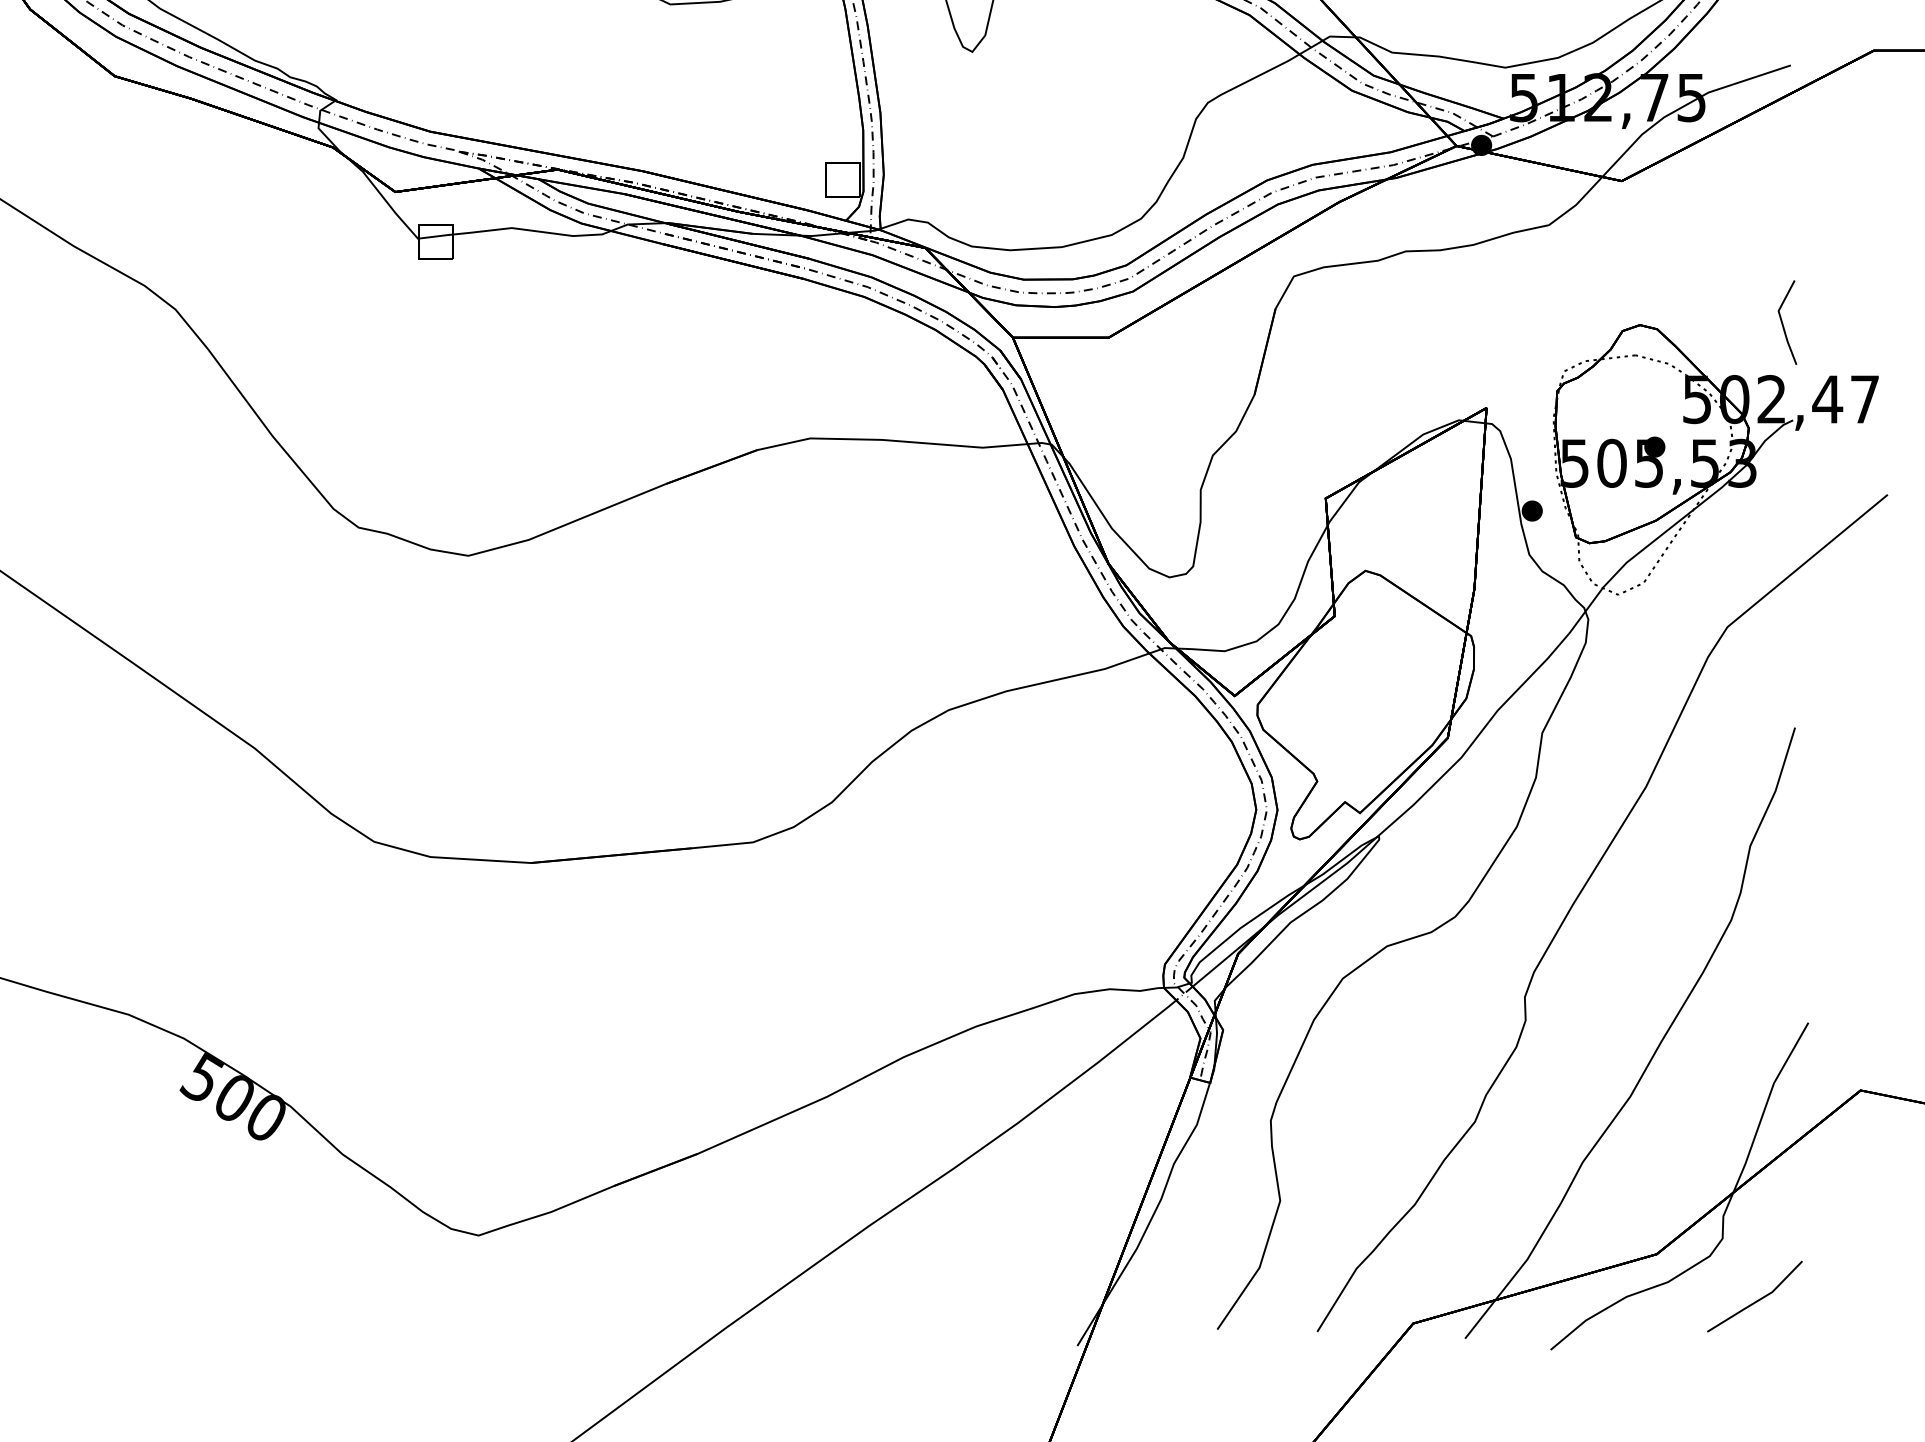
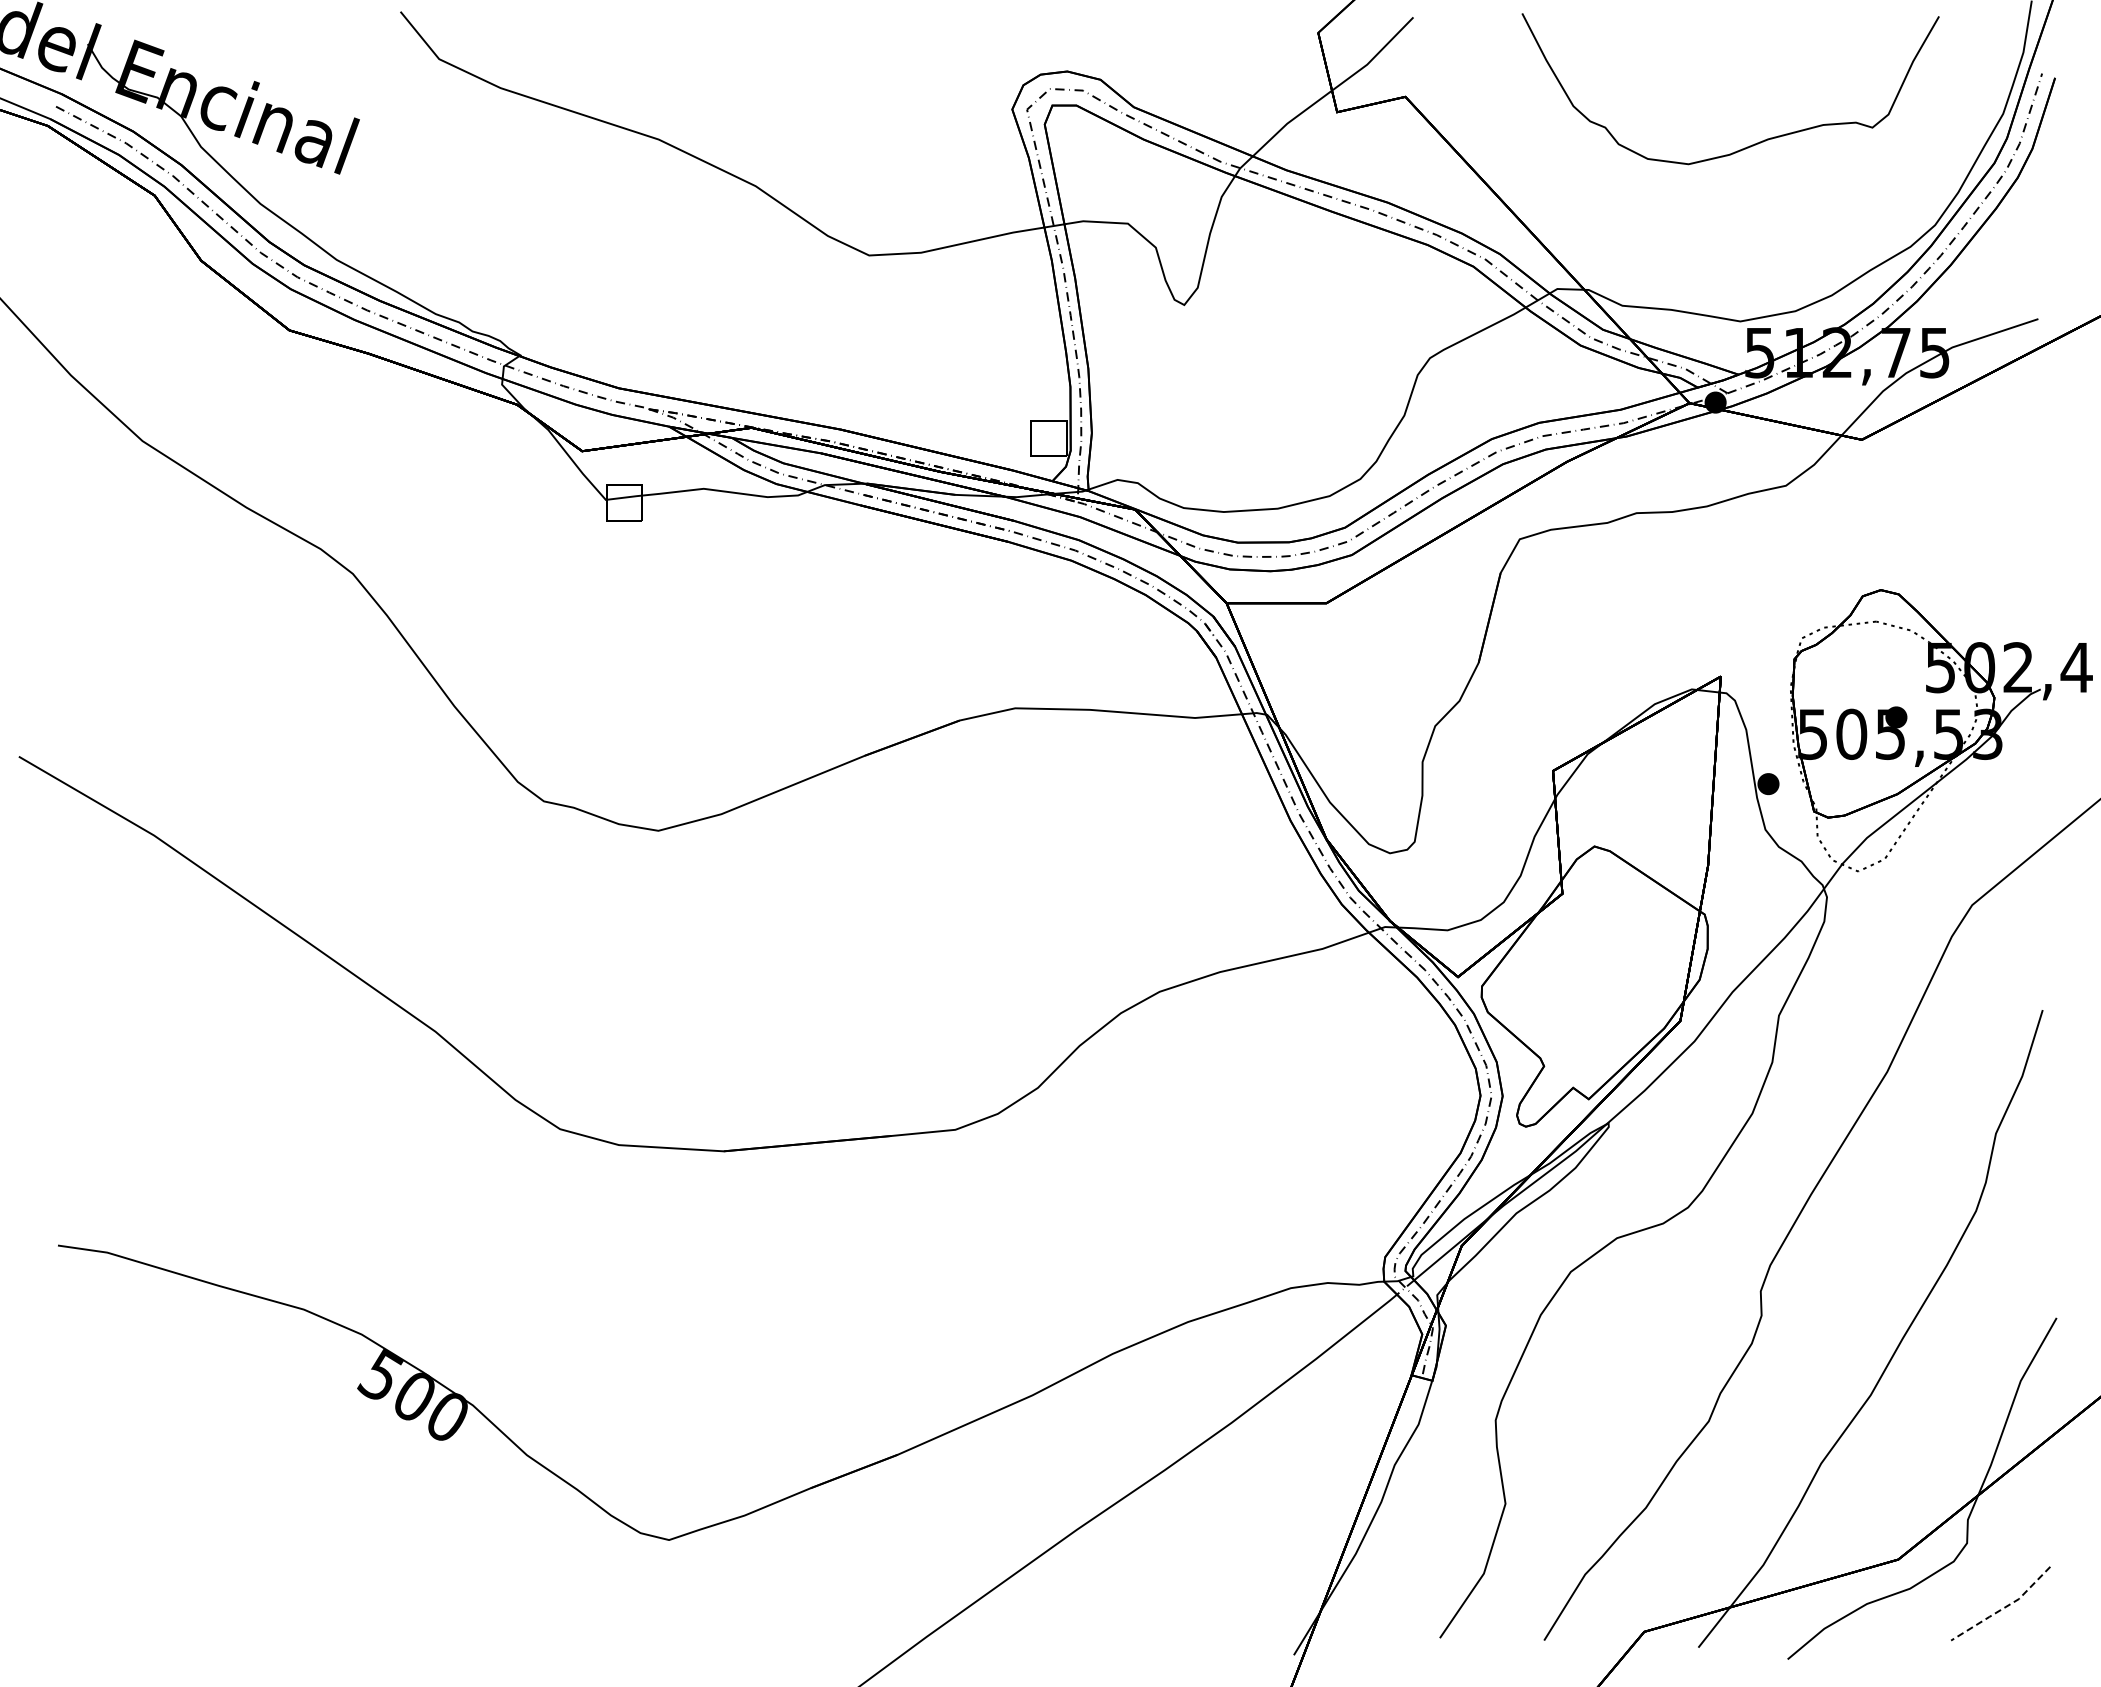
line: (1783, 323) -> (2030, 588), removed
line: (1757, 1301) -> (2003, 1608), solid -> dashed

